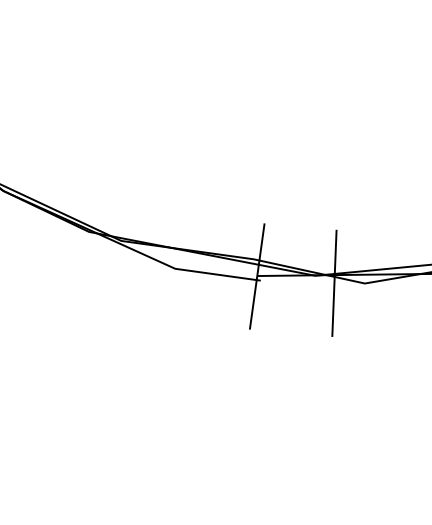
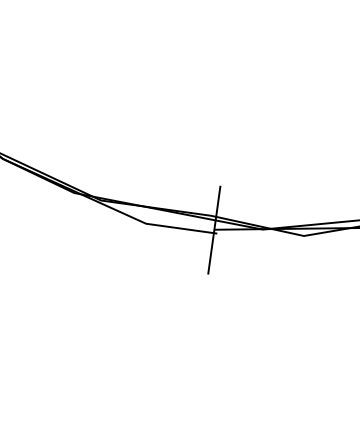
line: (334, 282) -> (278, 235), removed

